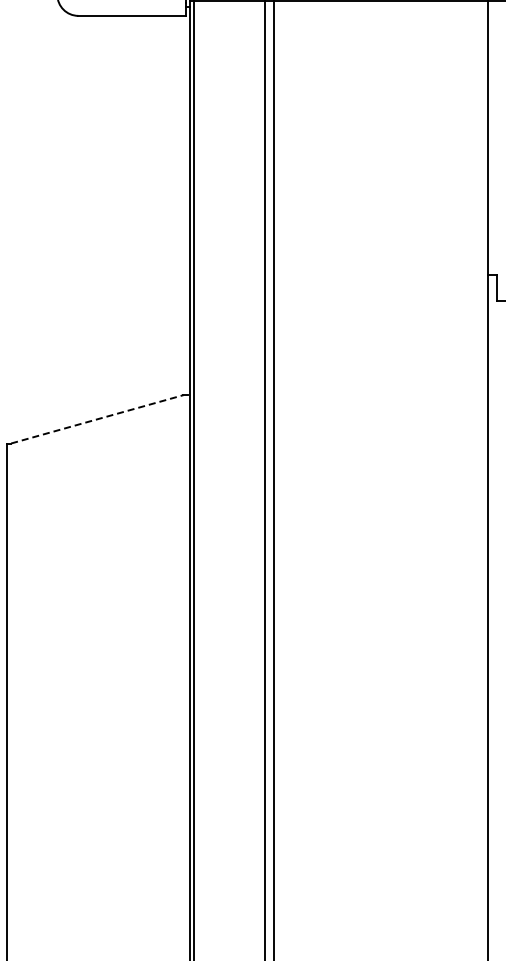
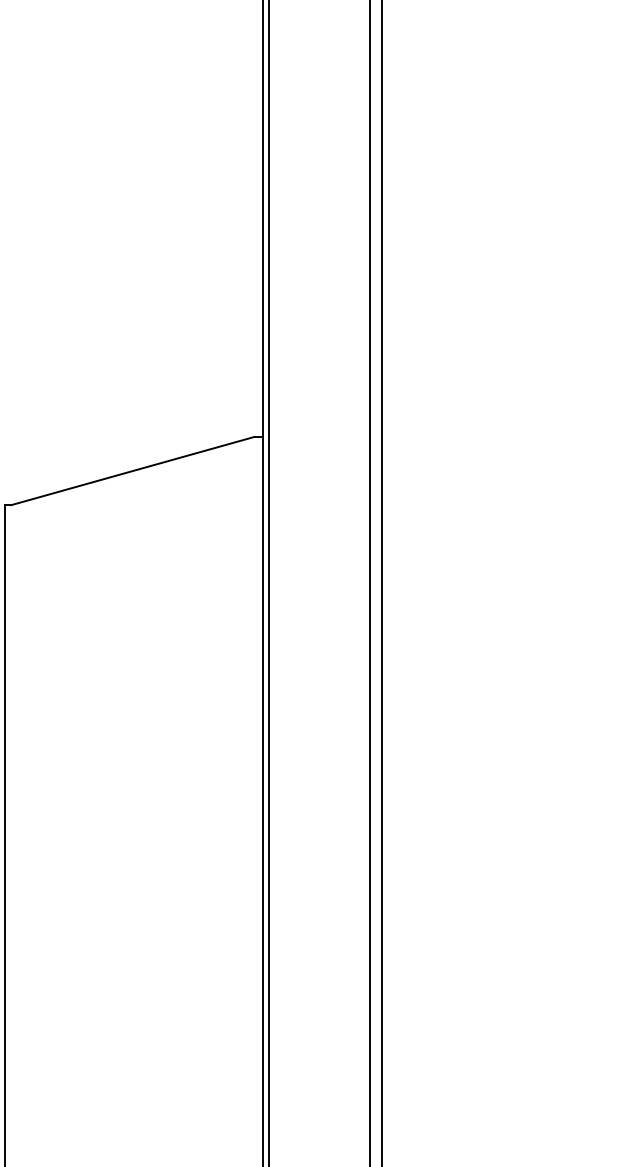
line: (97, 419) -> (133, 471), dashed -> solid

